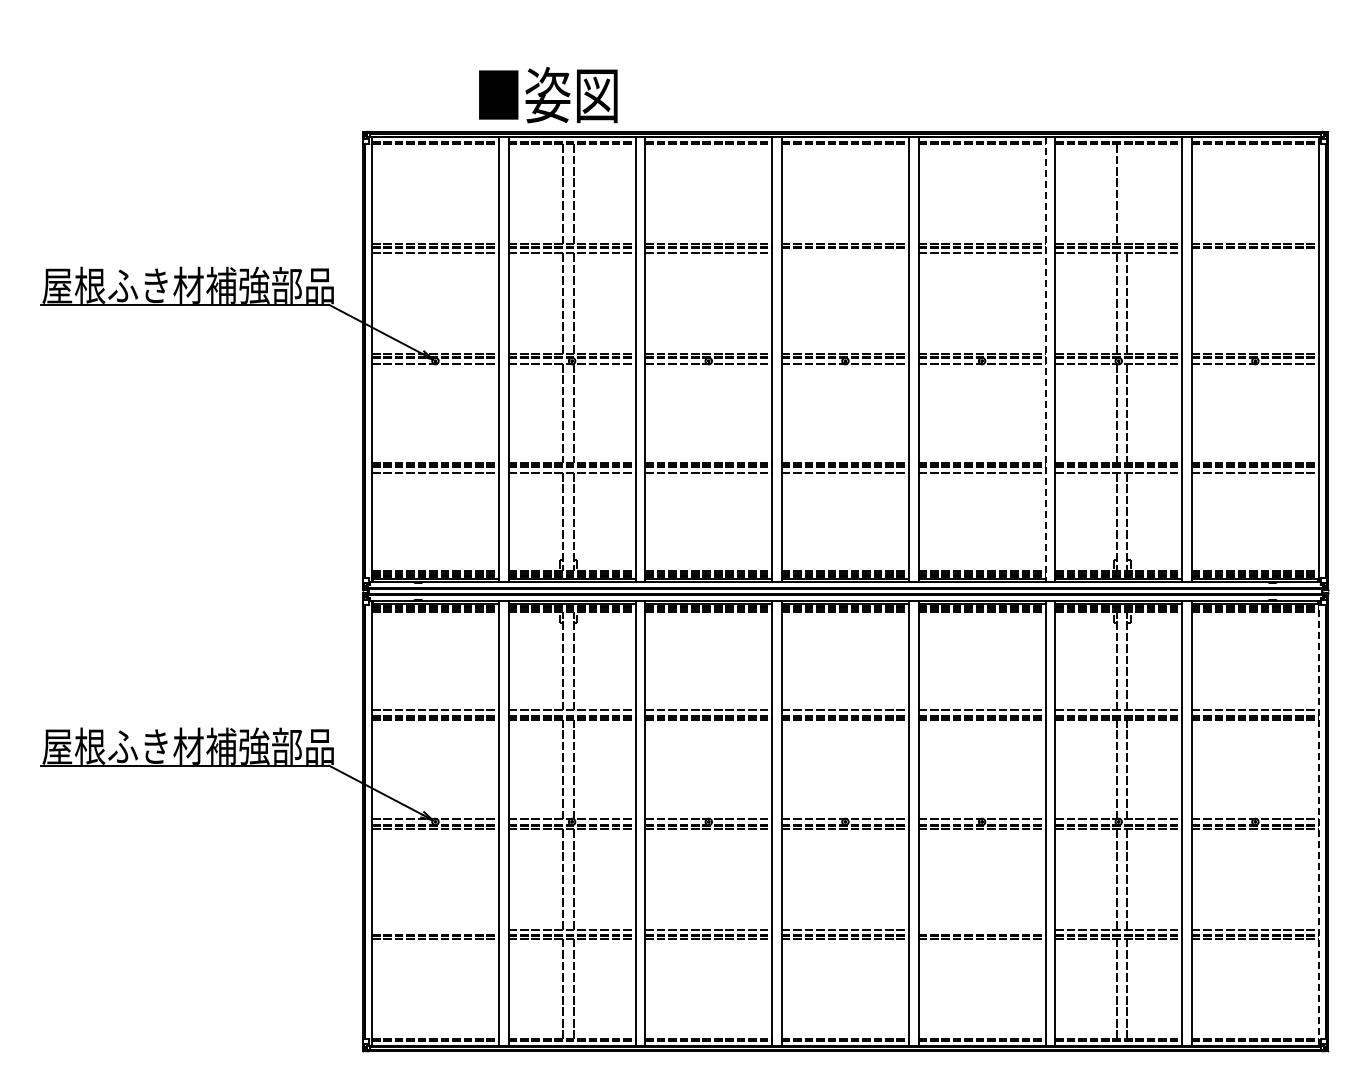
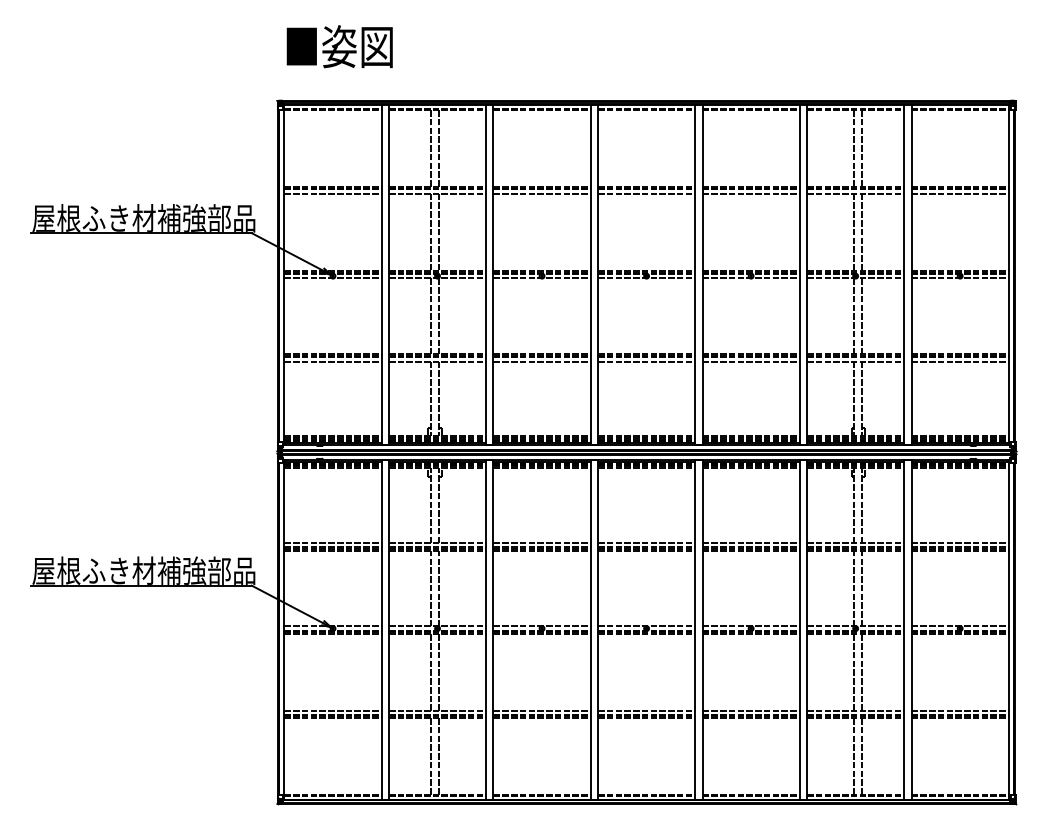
text: (548, 95) -> (339, 46), moved
line: (1127, 194) -> (862, 148), added
line: (844, 253) -> (645, 193), added
line: (1254, 253) -> (959, 193), added
line: (1045, 359) -> (799, 274), dashed -> solid
line: (1318, 823) -> (1008, 629), dashed -> solid
line: (435, 929) -> (333, 710), added
line: (981, 929) -> (750, 710), added

